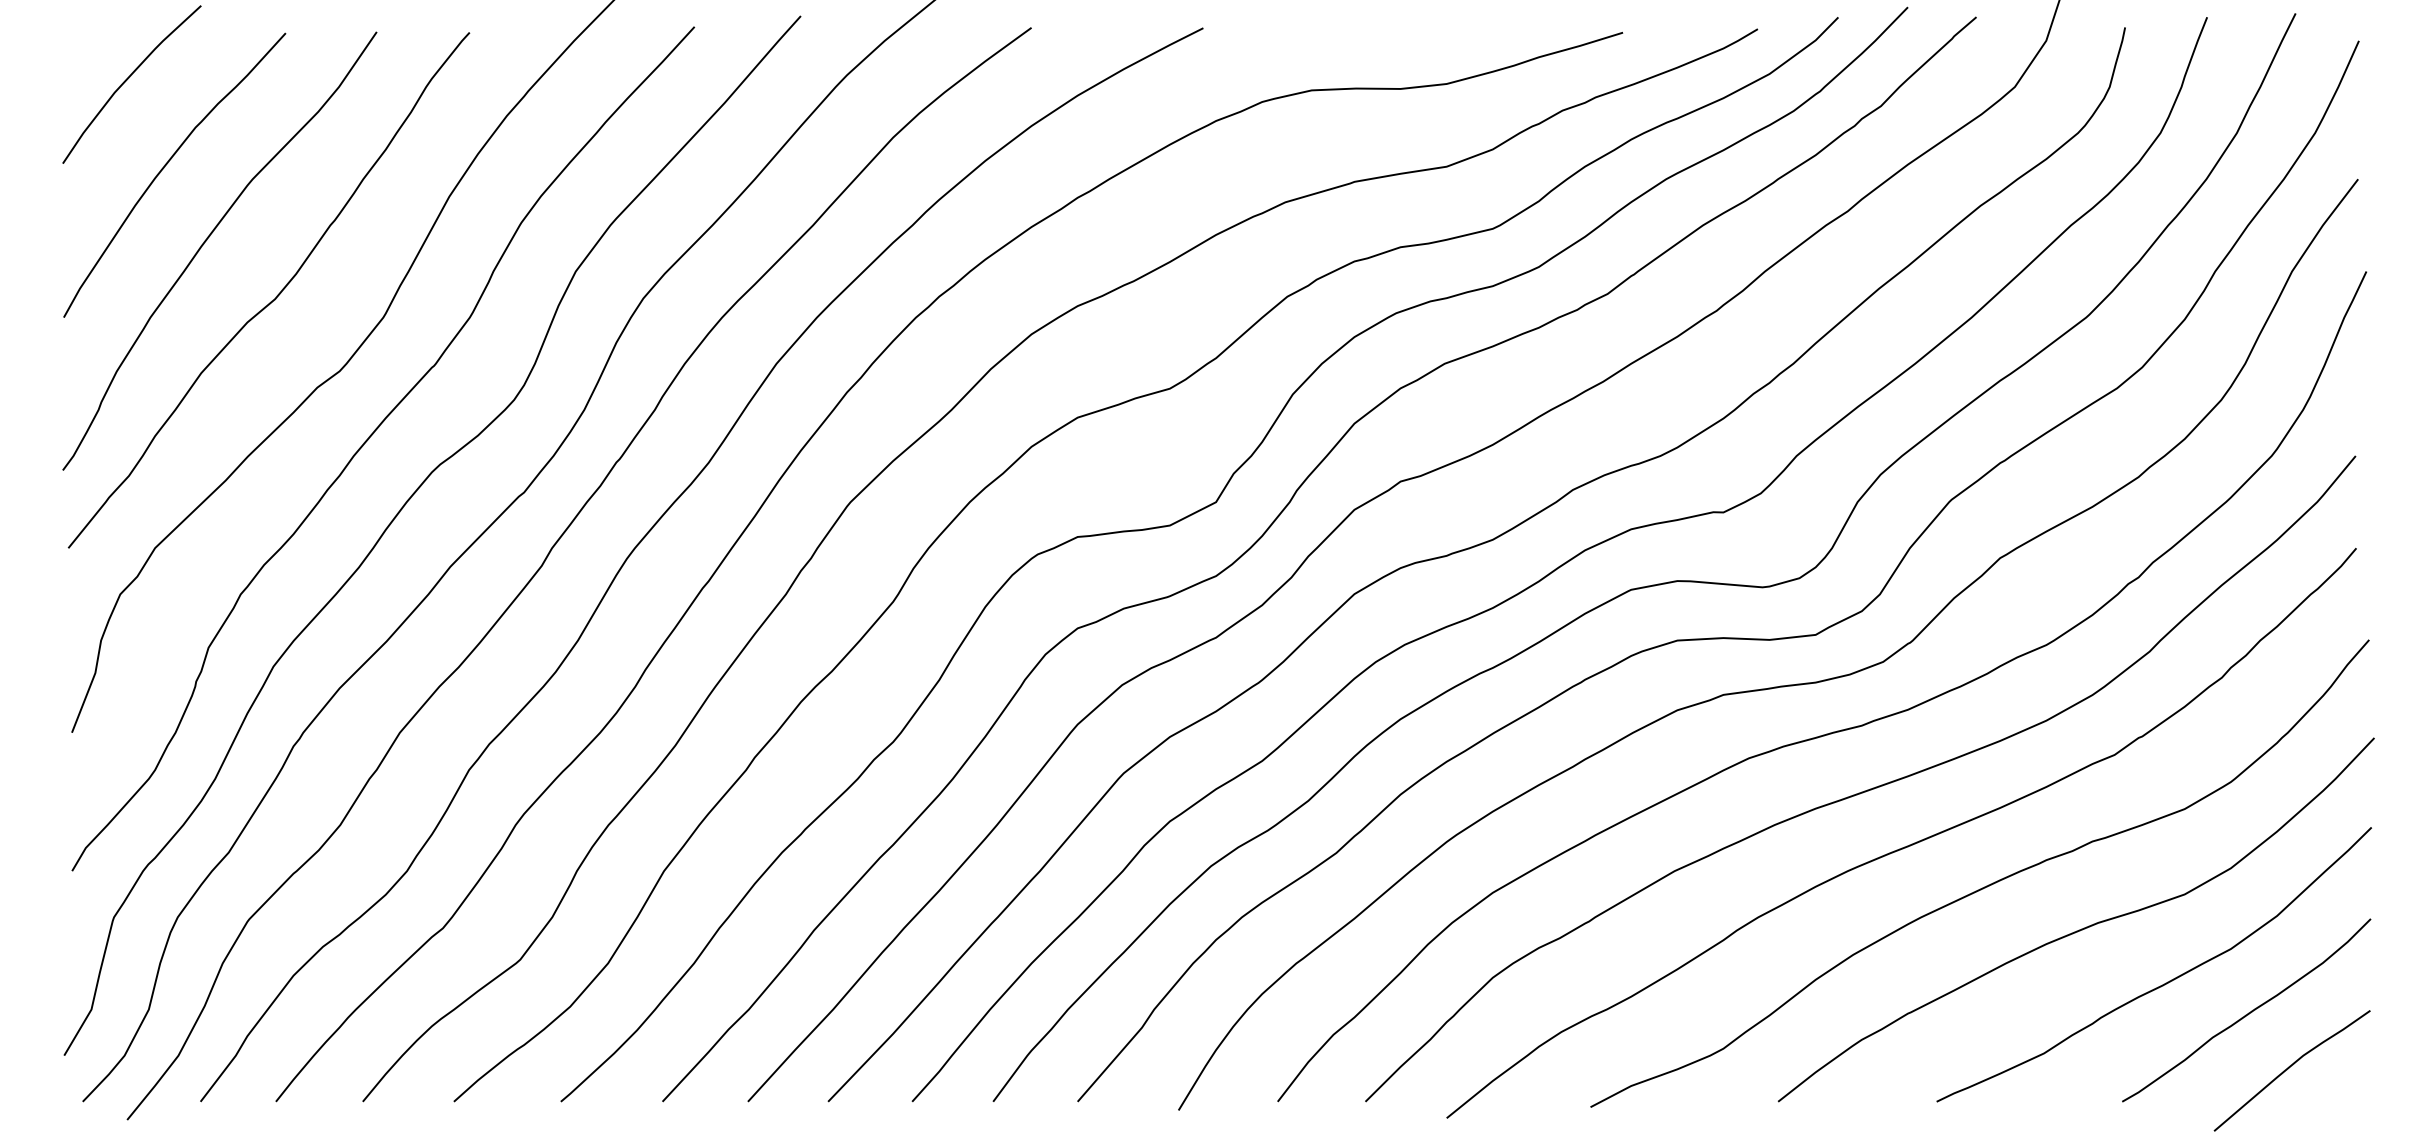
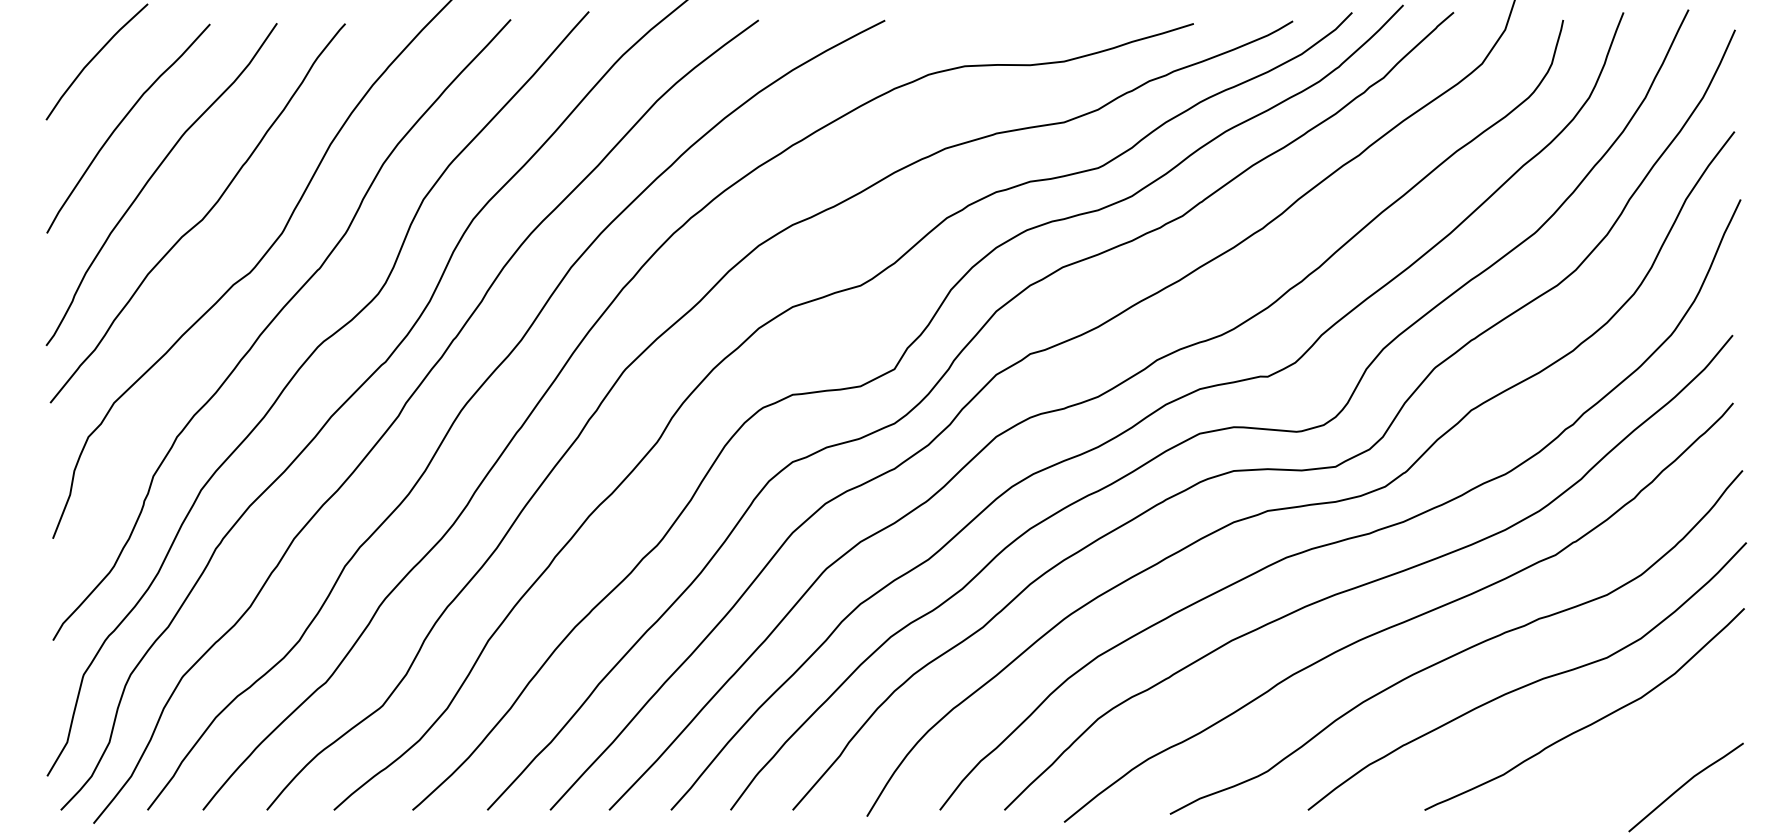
curve: (2248, 1012) -> (1653, 744), removed

